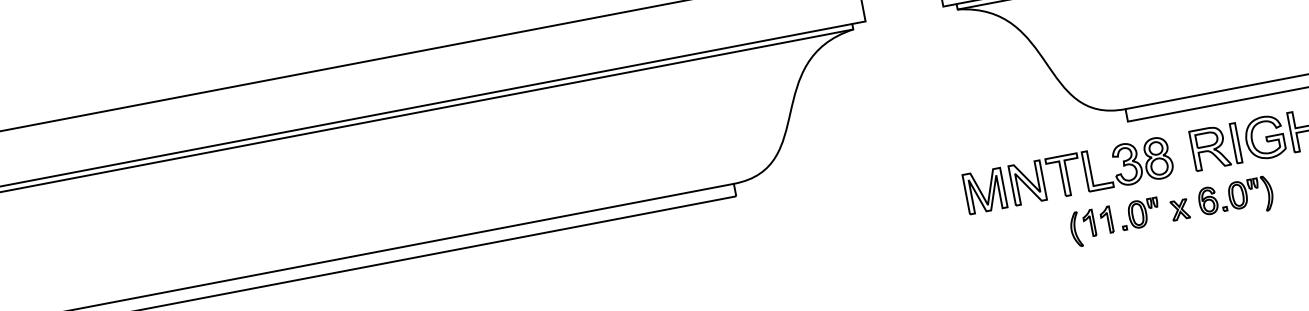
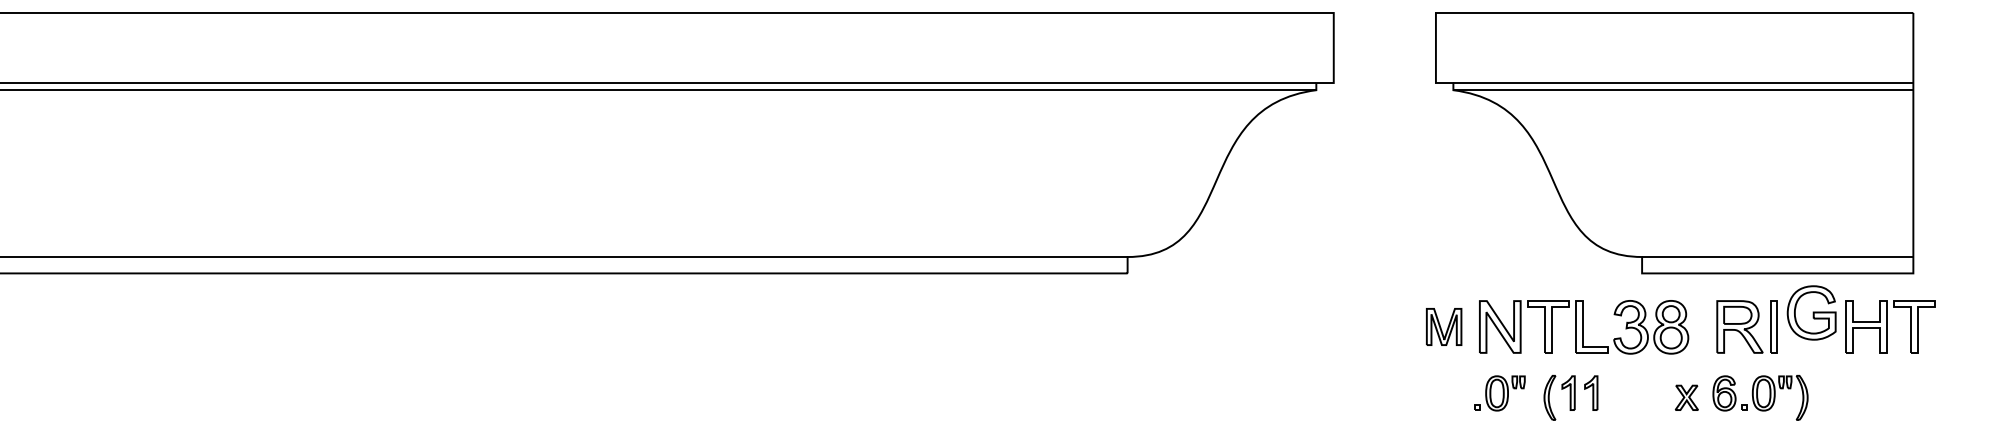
part: (1264, 137) -> (1811, 312), moved
part: (984, 190) -> (1443, 326), size x0.7
part: (1139, 214) -> (1499, 393), moved

